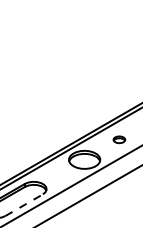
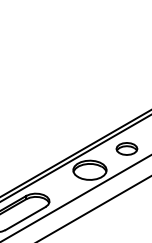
part: (118, 139) -> (126, 148), size x1.67
line: (24, 205) -> (26, 218), dashed -> solid

